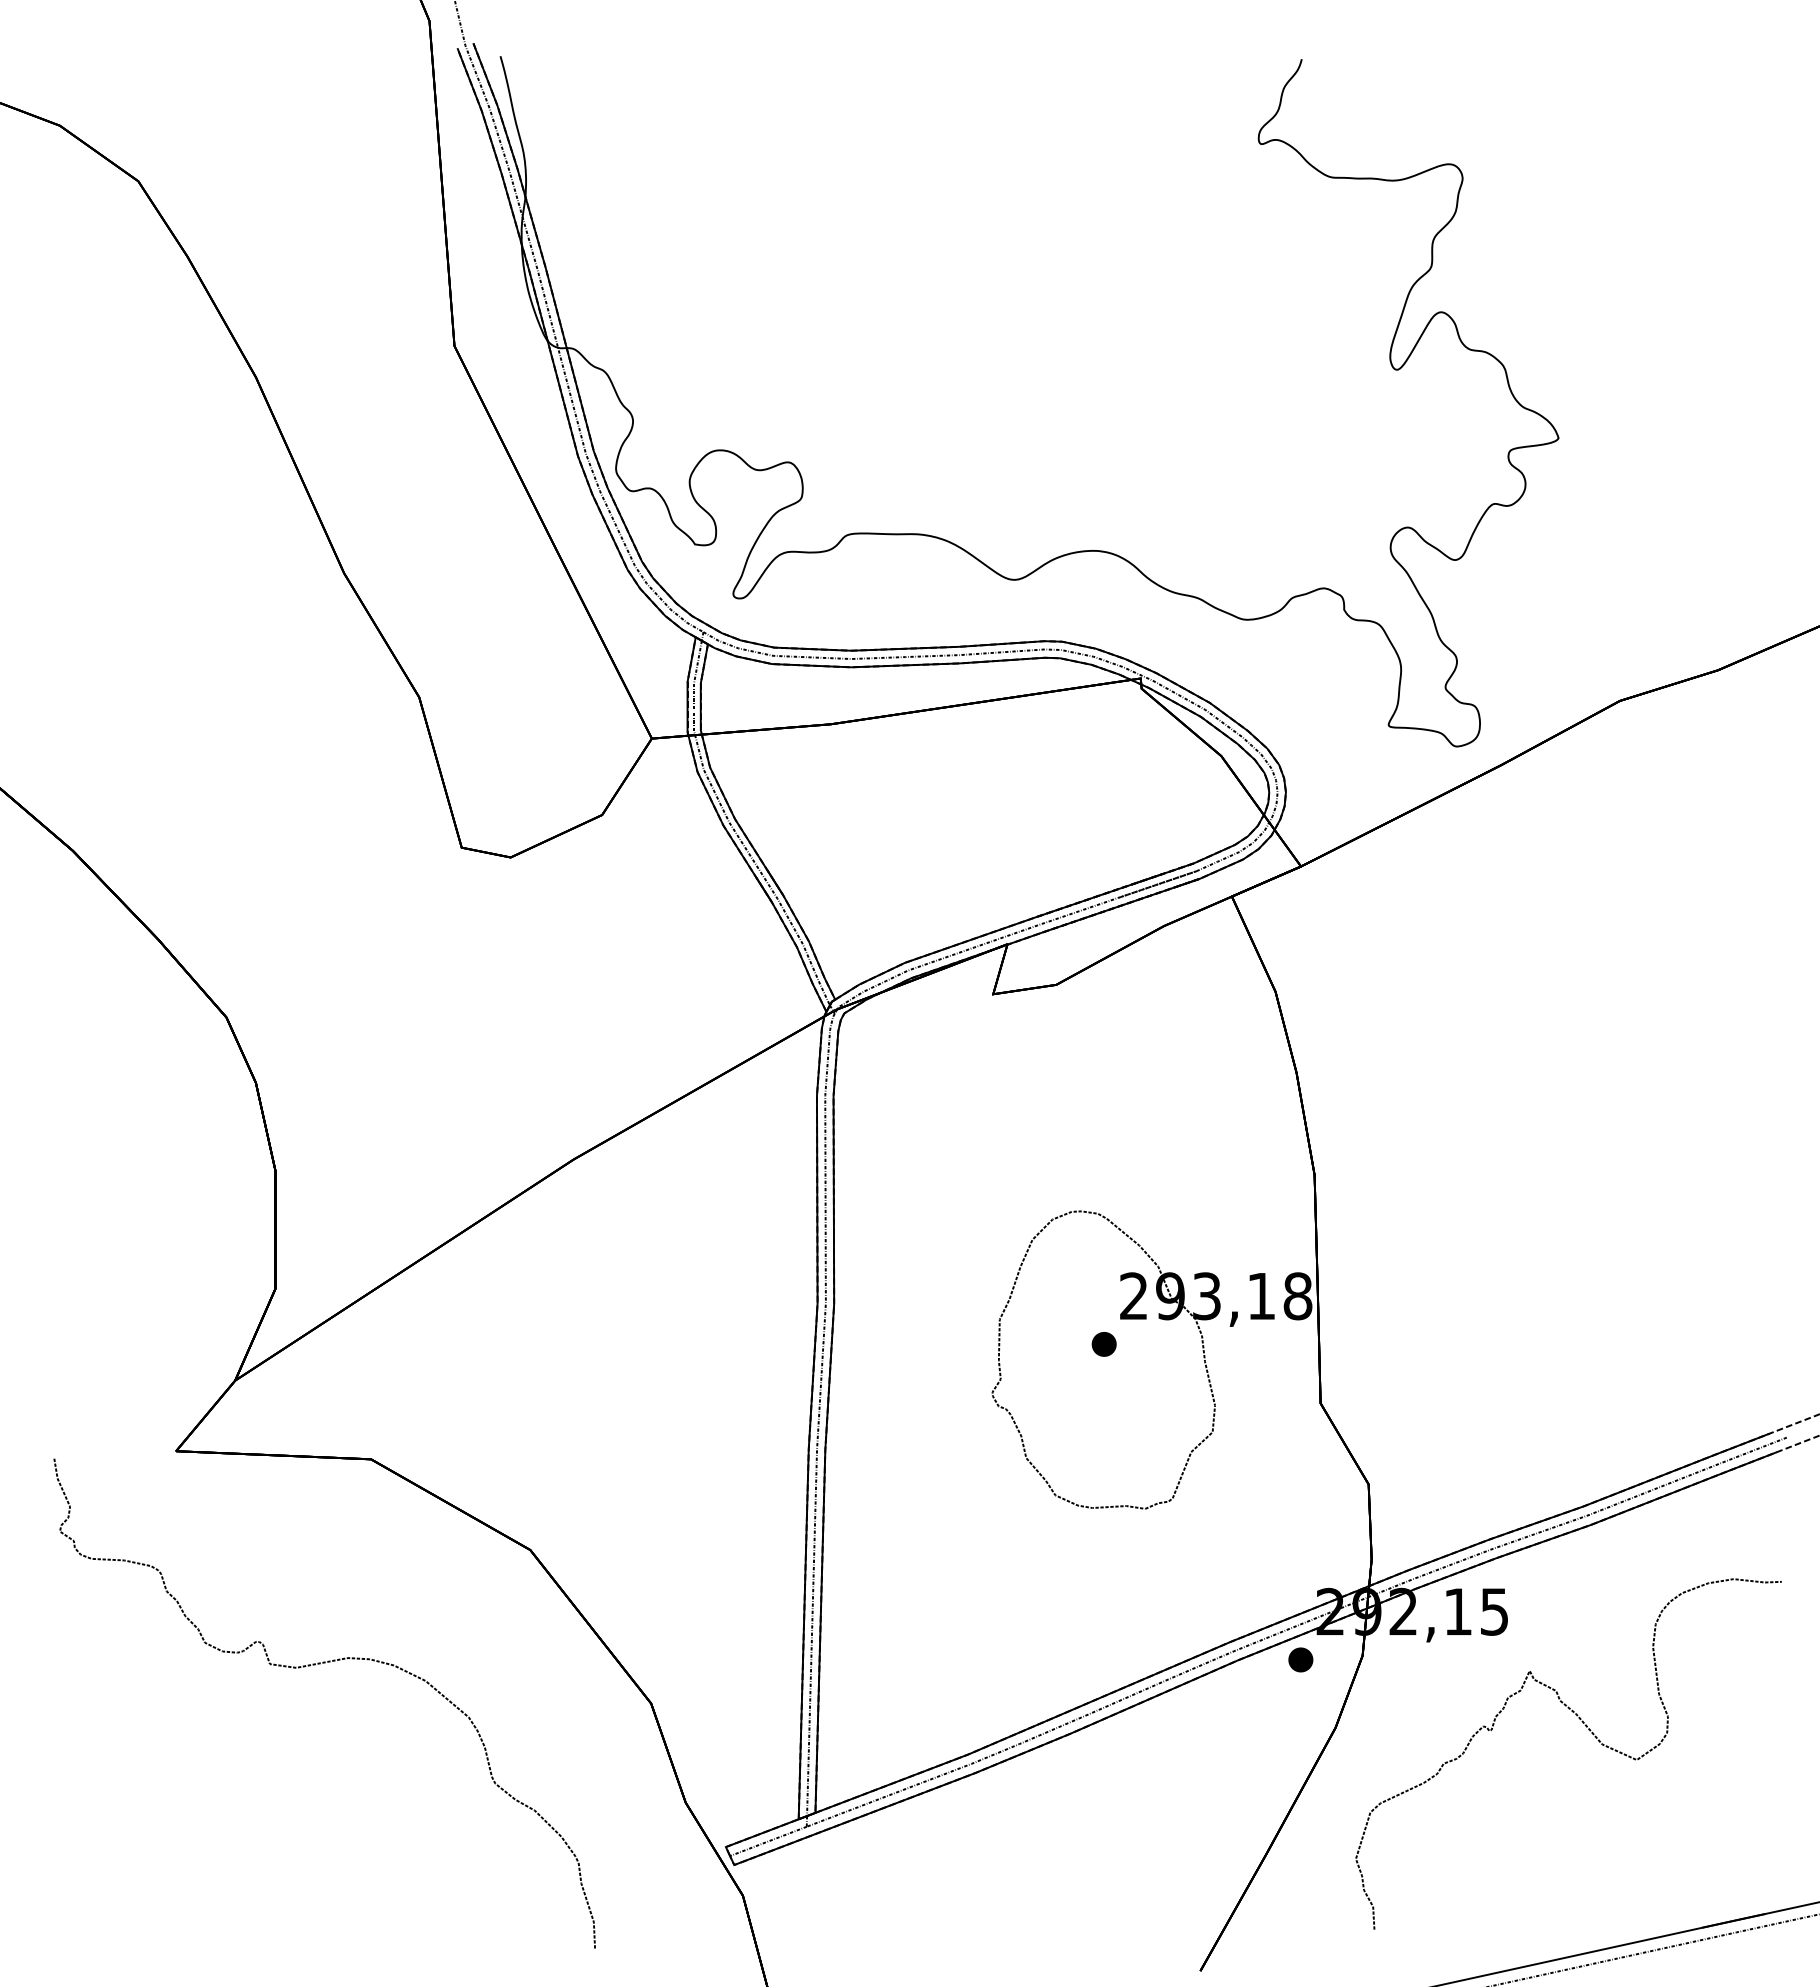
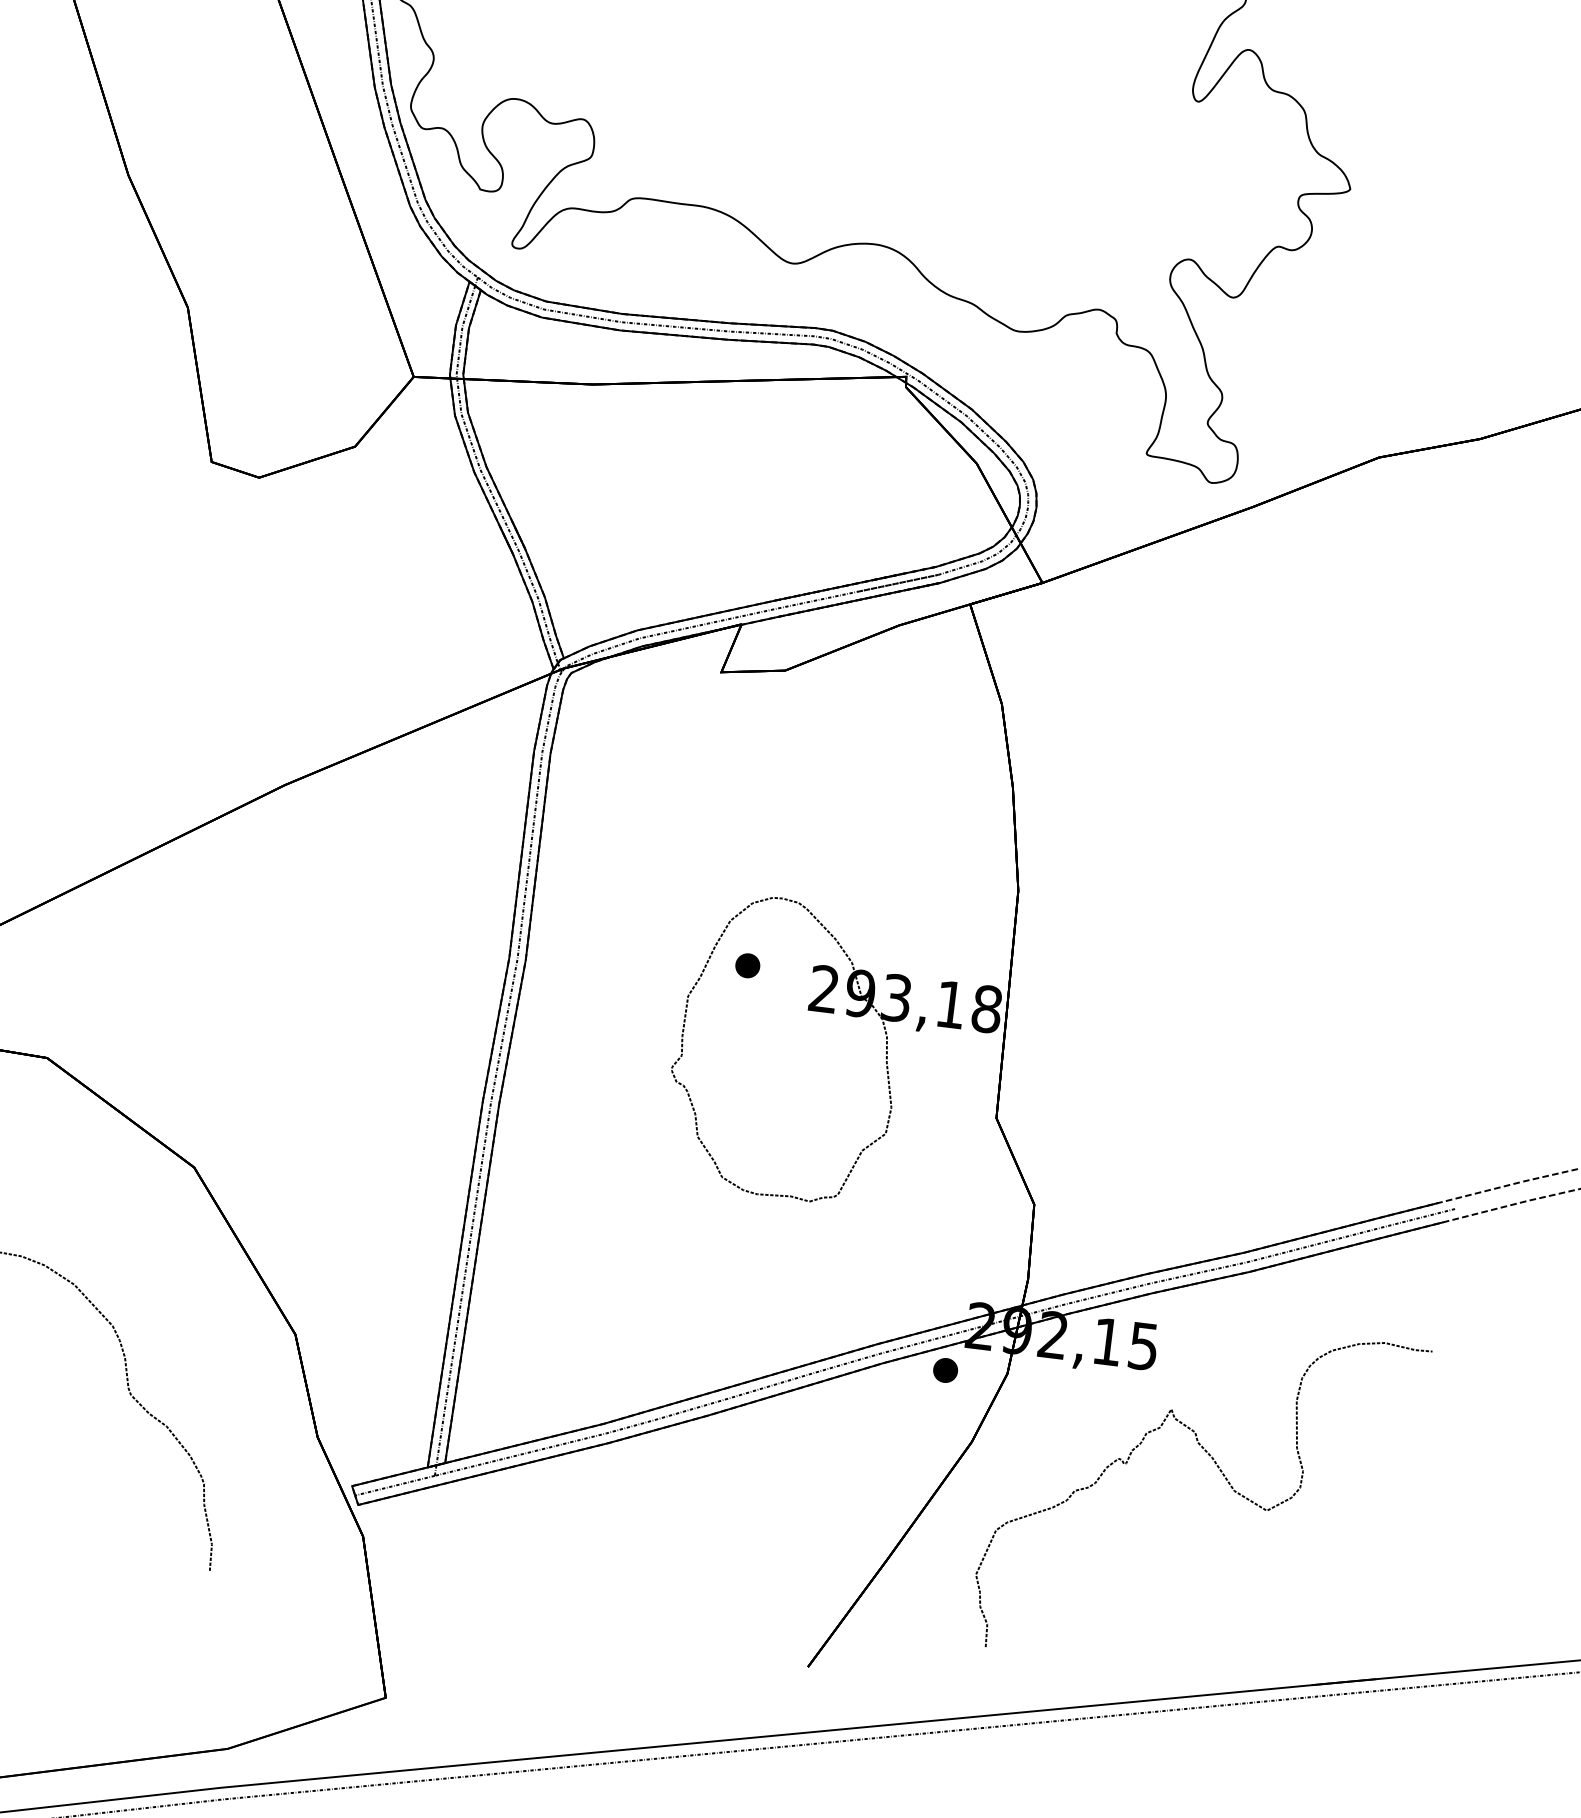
part: (1103, 1344) -> (747, 965), moved

